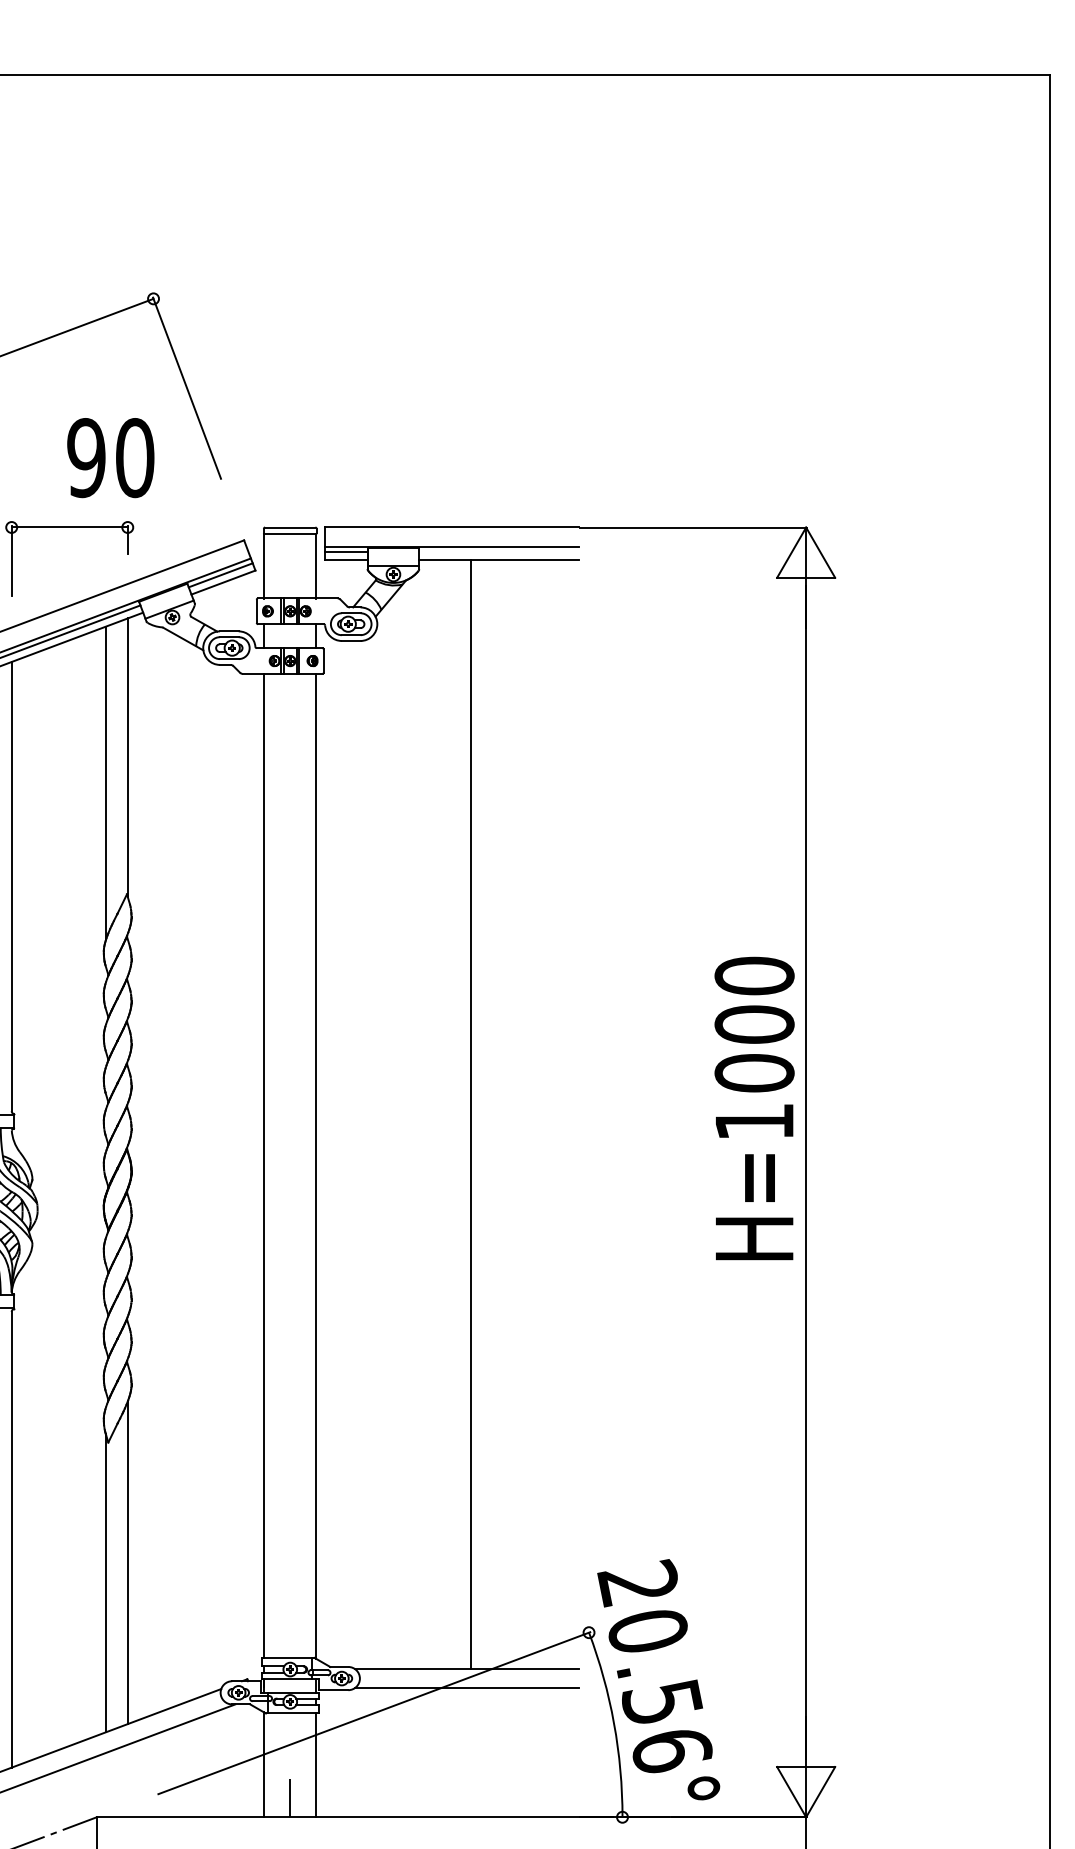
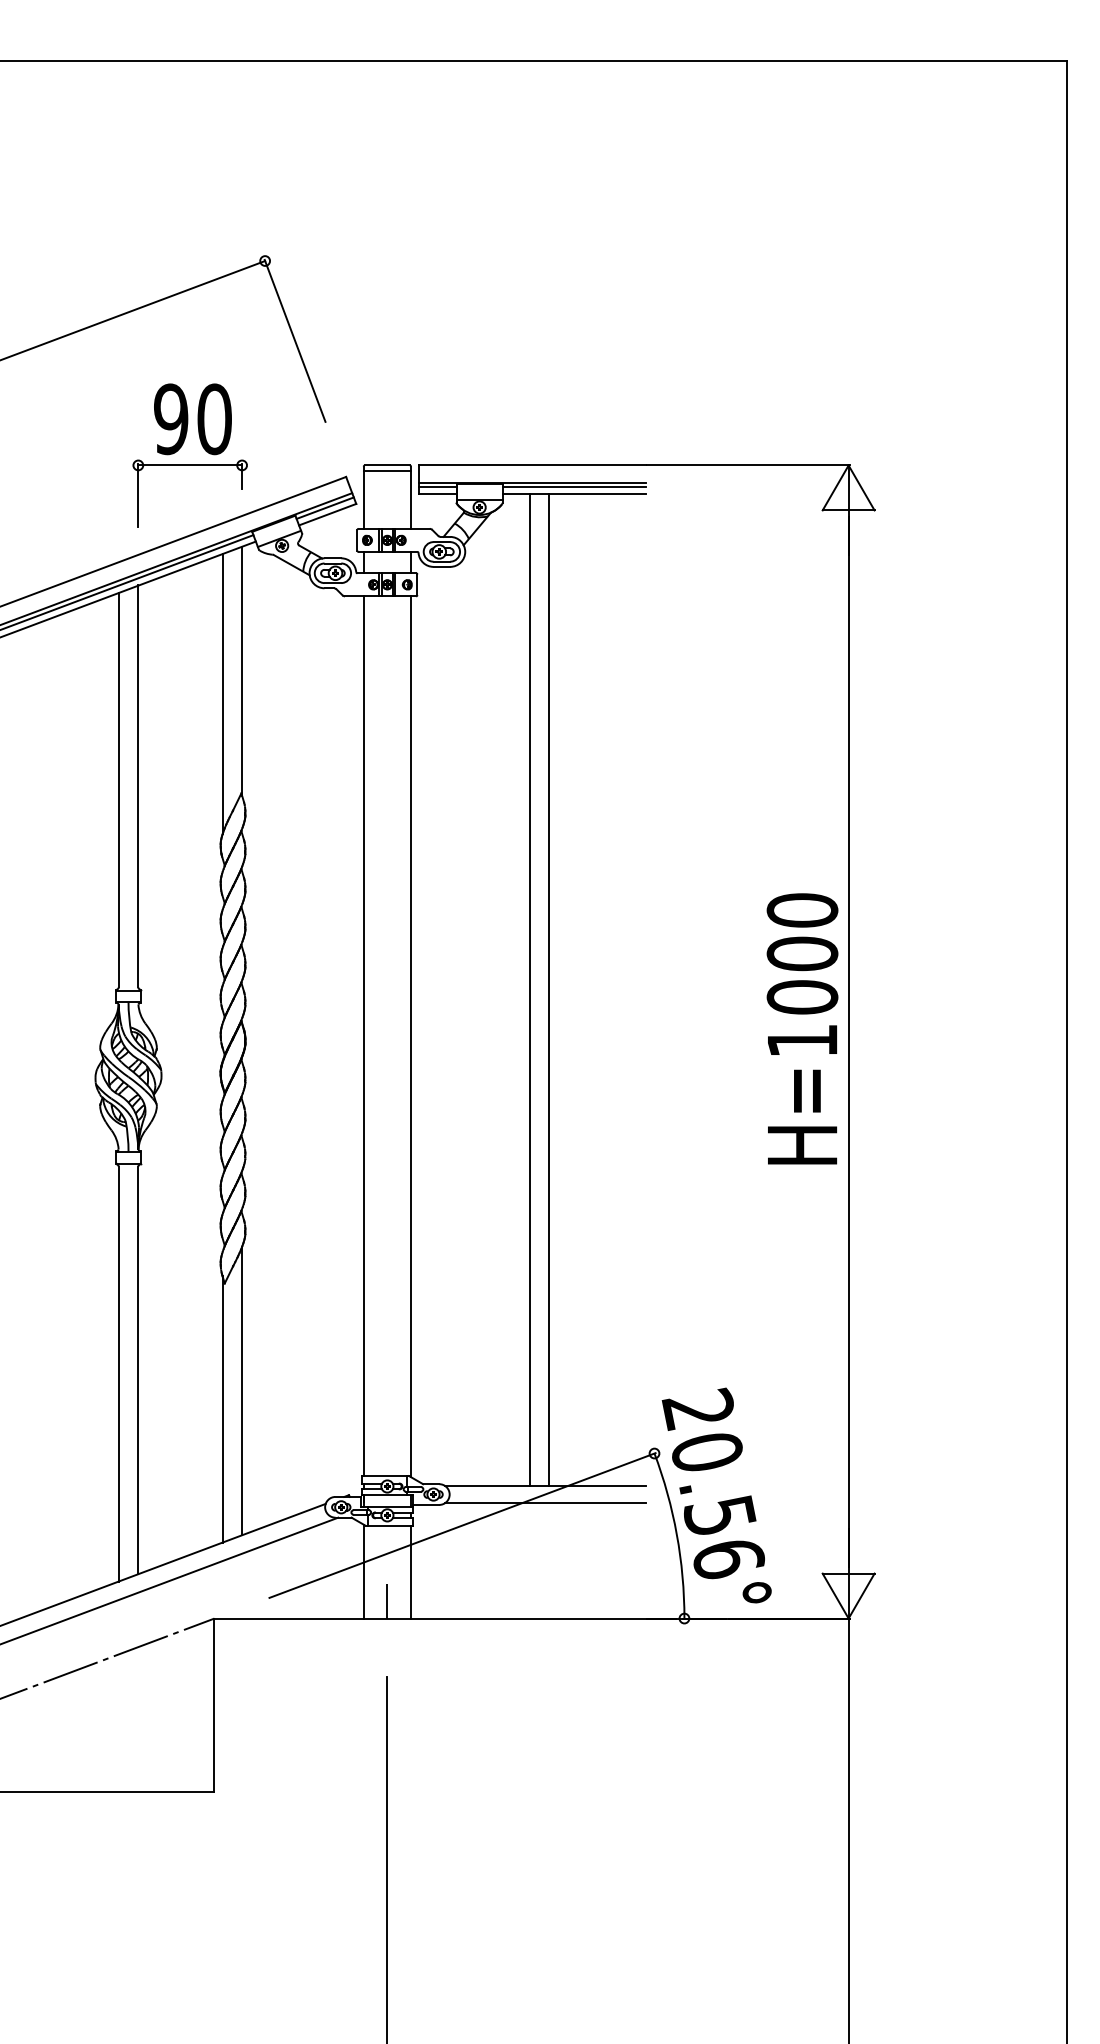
text: (110, 458) -> (192, 419), moved
line: (498, 552) -> (573, 487), added
text: (754, 1108) -> (802, 1028), moved
line: (449, 1113) -> (529, 989), added

